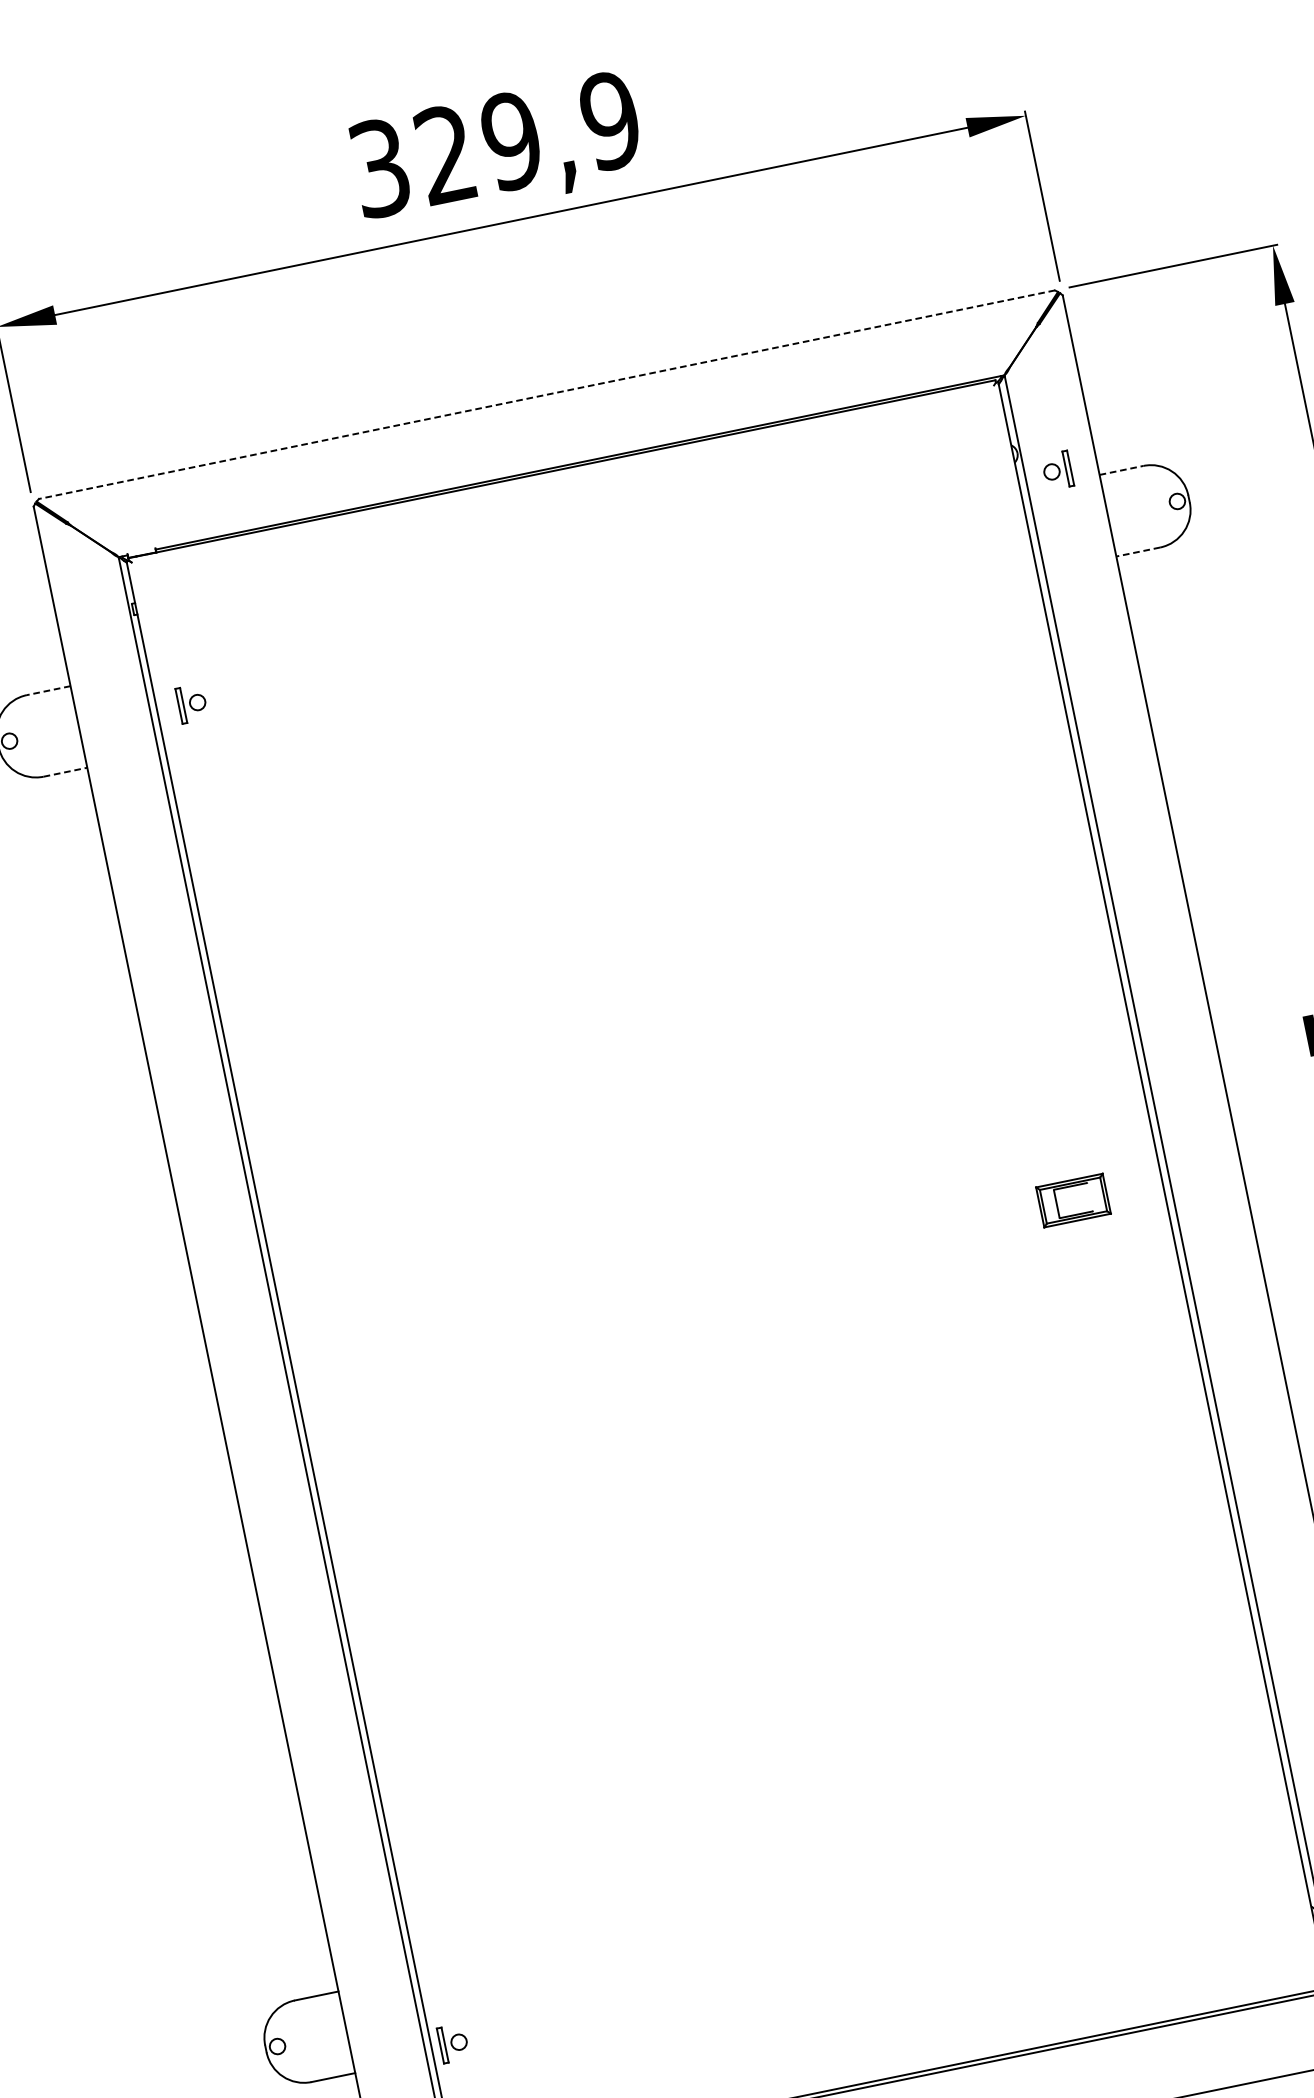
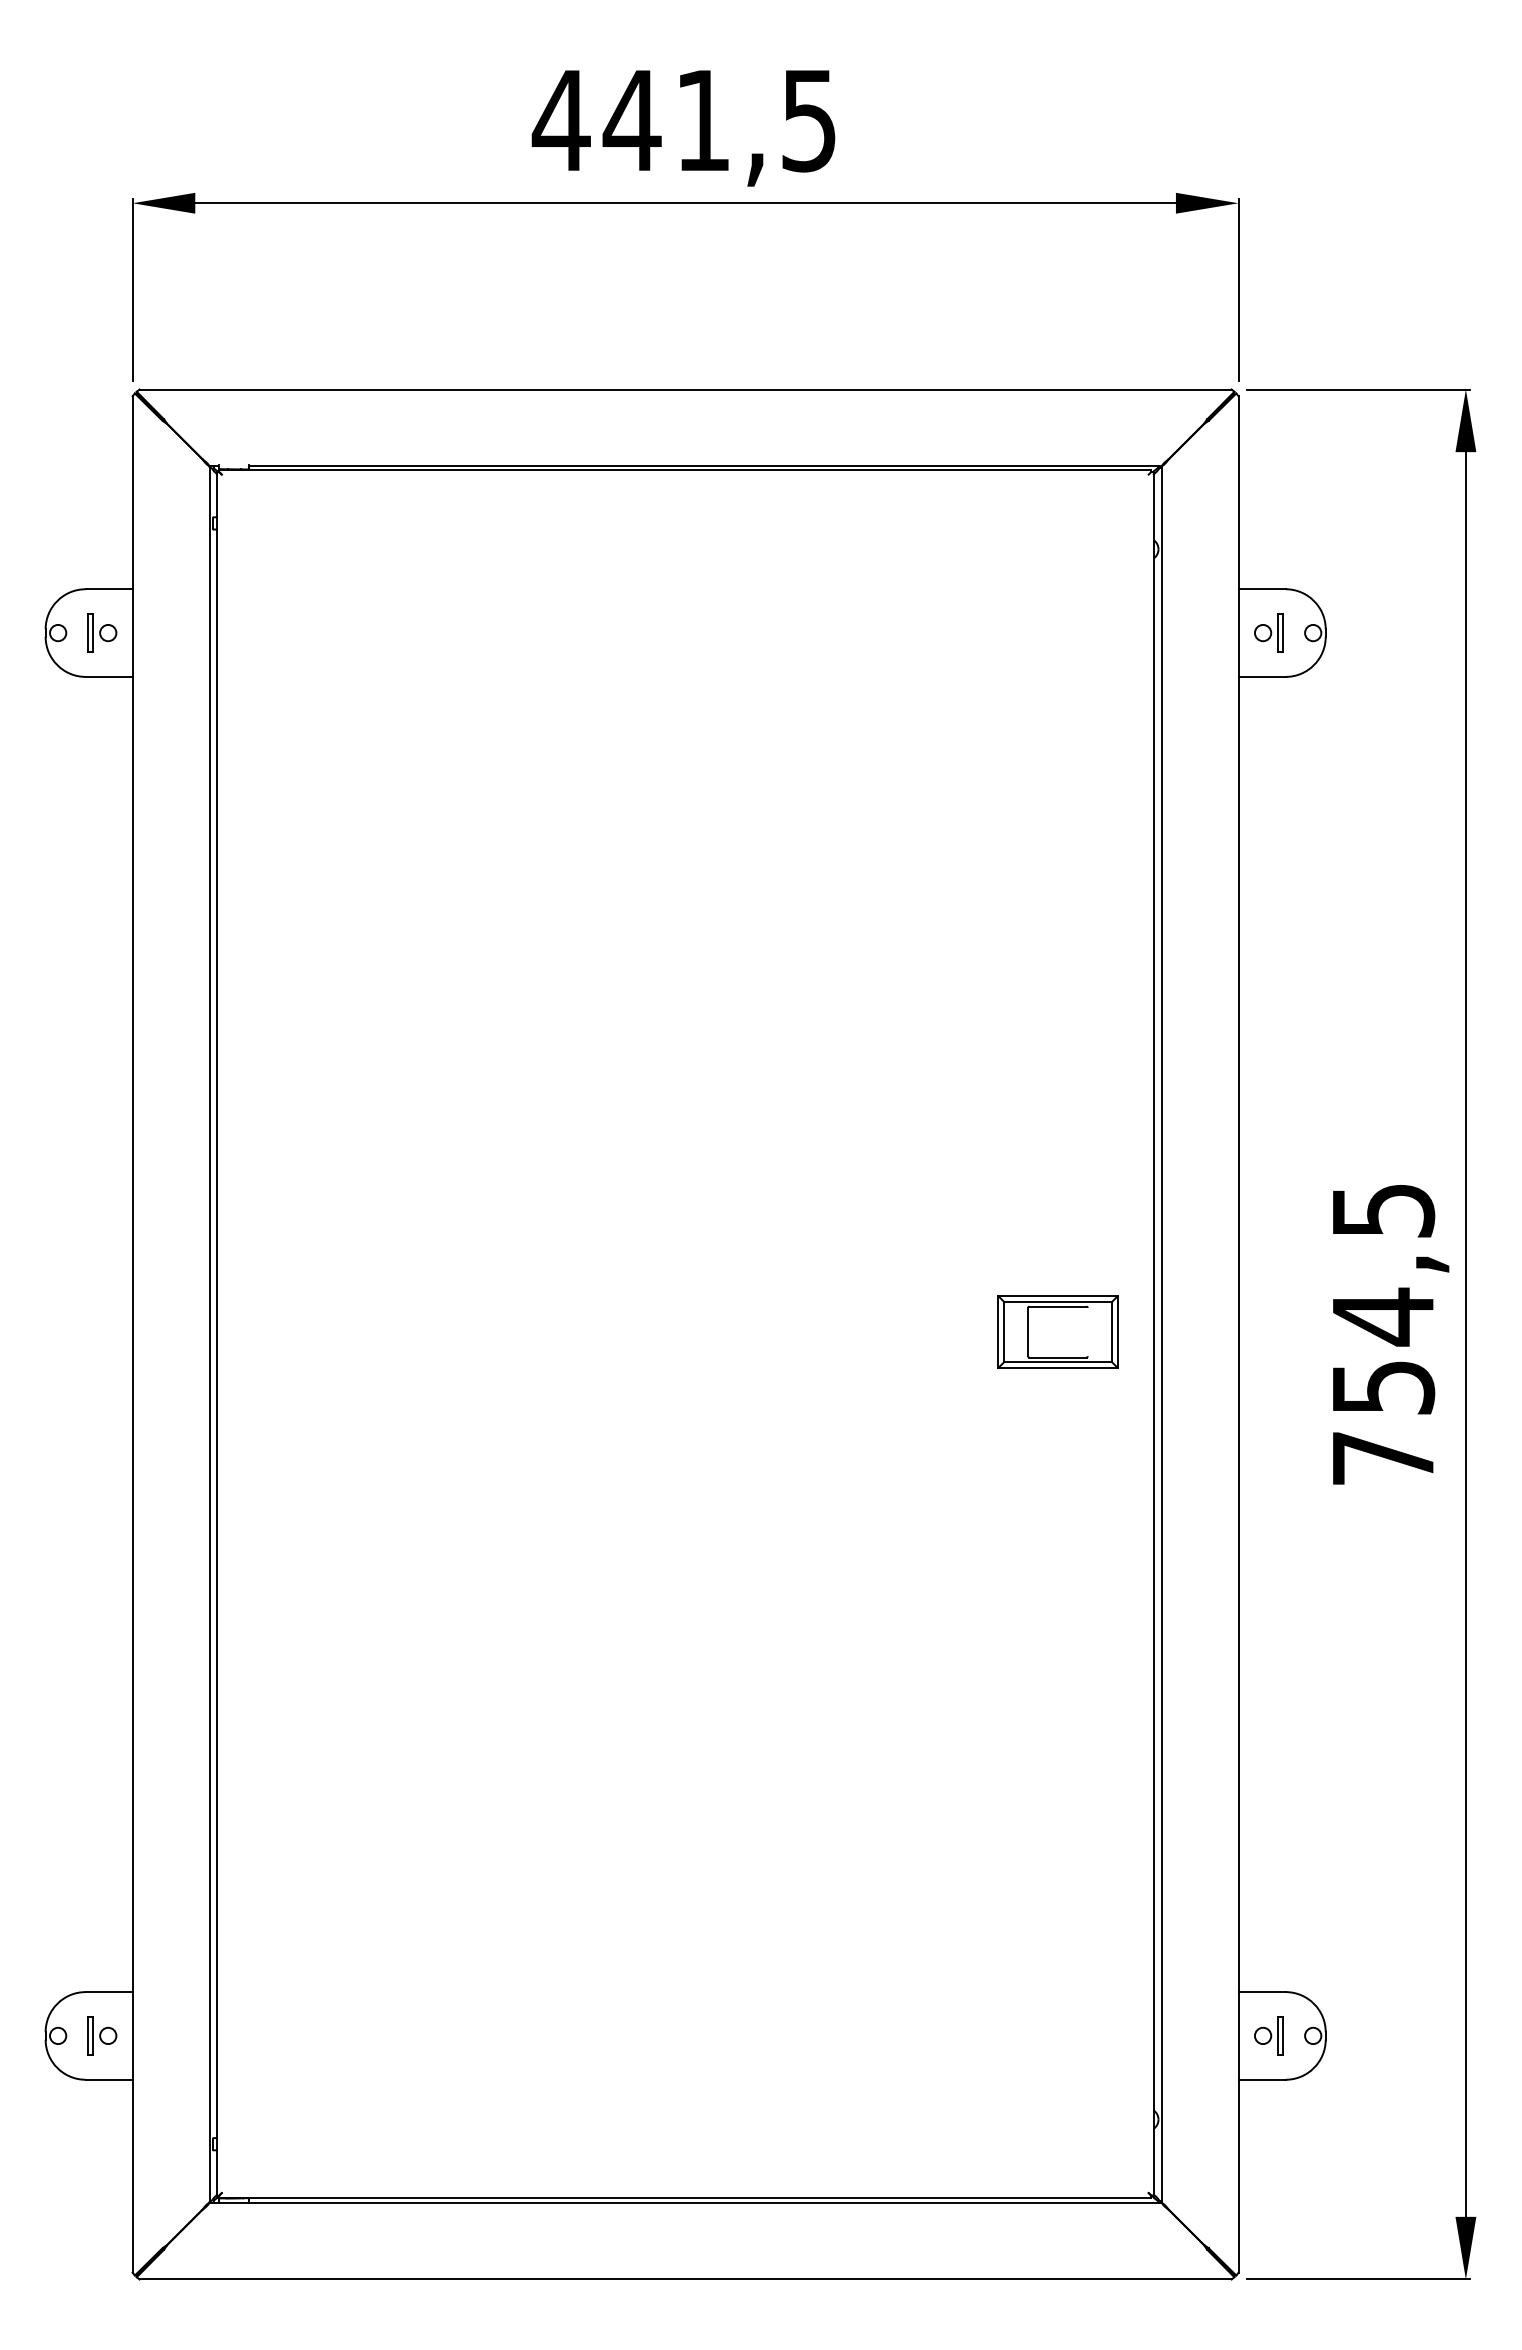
text: (493, 144) -> (683, 120), 329,9 -> 441,5
line: (546, 394) -> (685, 389), dashed -> solid
part: (1056, 470) -> (1268, 632), moved
line: (1121, 470) -> (1262, 589), dashed -> solid
line: (1138, 551) -> (1262, 676), dashed -> solid
line: (48, 691) -> (108, 589), dashed -> solid
part: (192, 703) -> (102, 632), moved
line: (65, 771) -> (109, 676), dashed -> solid
part: (1072, 1200) -> (1057, 1331), size x1.67
part: (453, 2042) -> (102, 2035), moved

